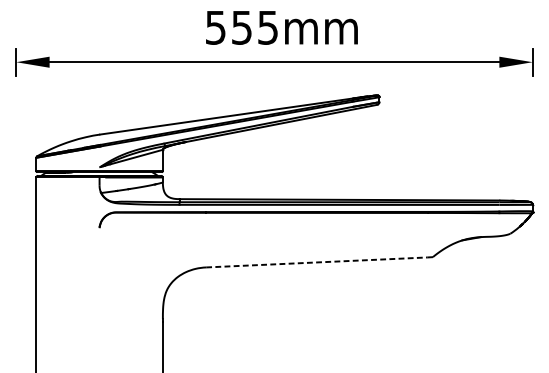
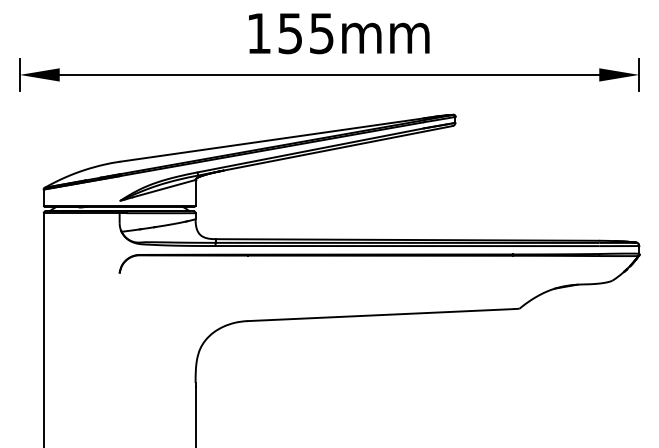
text: (215, 27) -> (258, 33), 555mm -> 155mm
line: (317, 262) -> (380, 315), dashed -> solid

